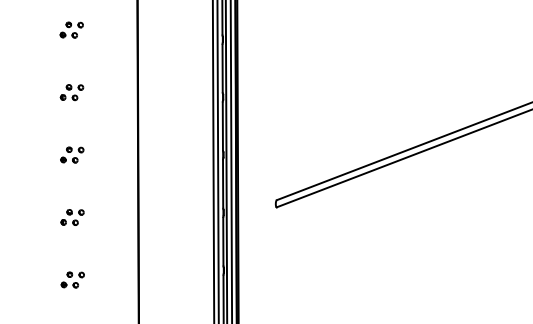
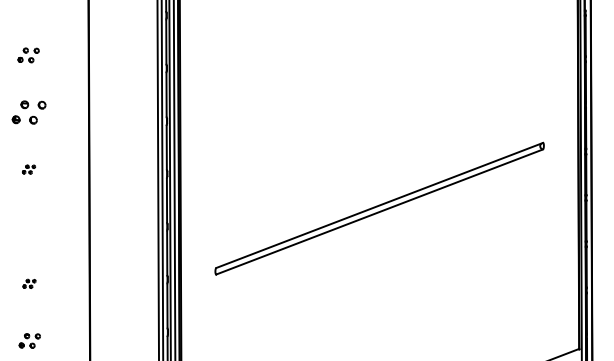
part: (71, 30) -> (28, 112), size x1.6
part: (71, 92) -> (28, 169), size x0.6
part: (72, 154) -> (29, 226), removed
part: (72, 217) -> (29, 283), size x0.6

